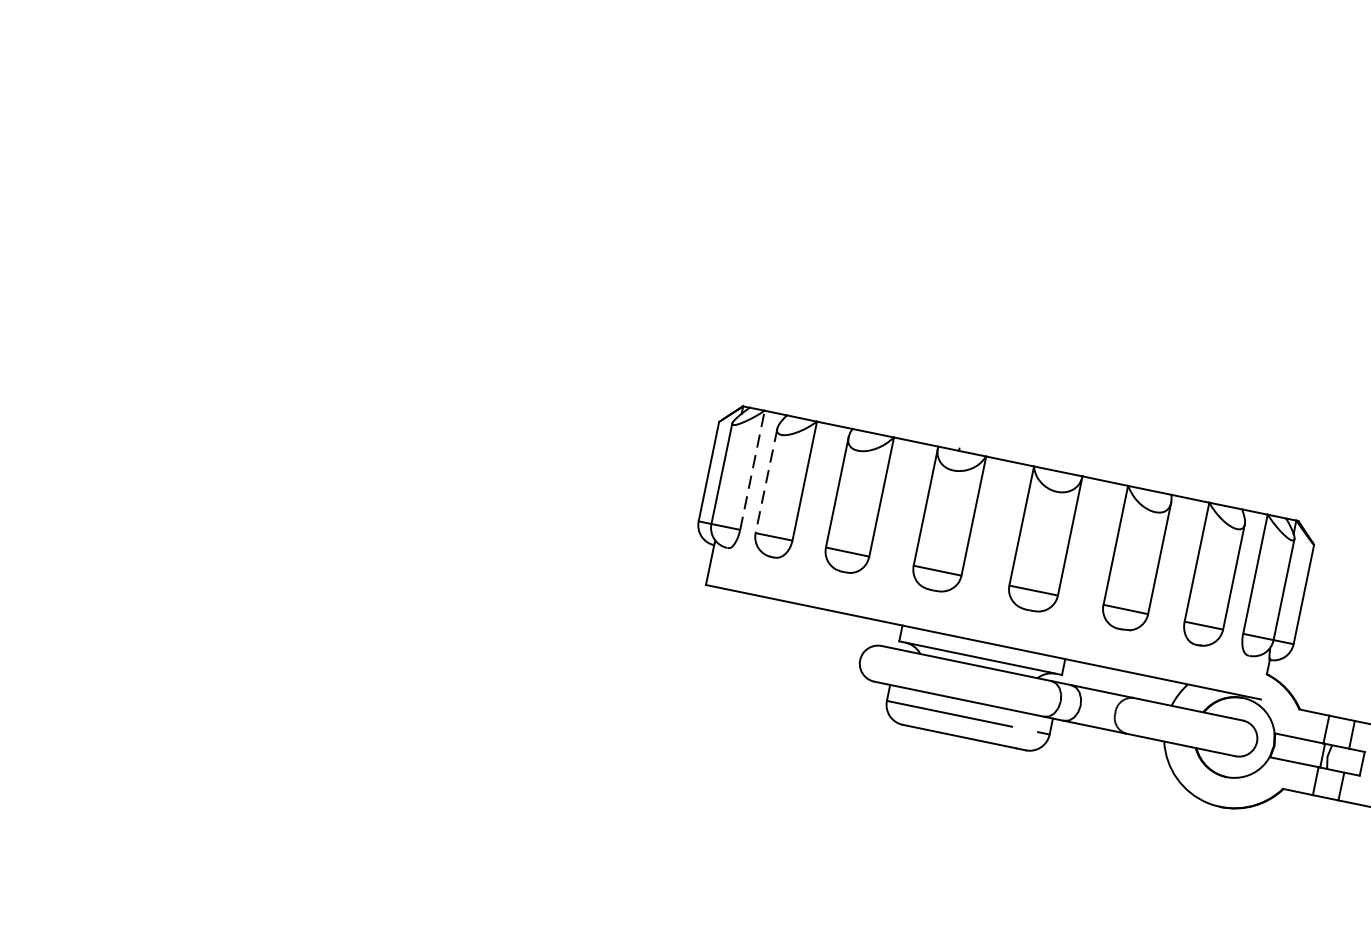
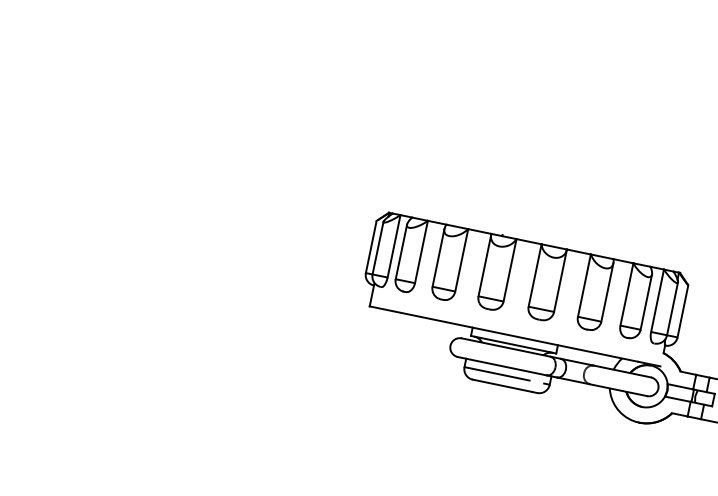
line: (753, 470) -> (394, 246), dashed -> solid
line: (766, 480) -> (401, 251), dashed -> solid

